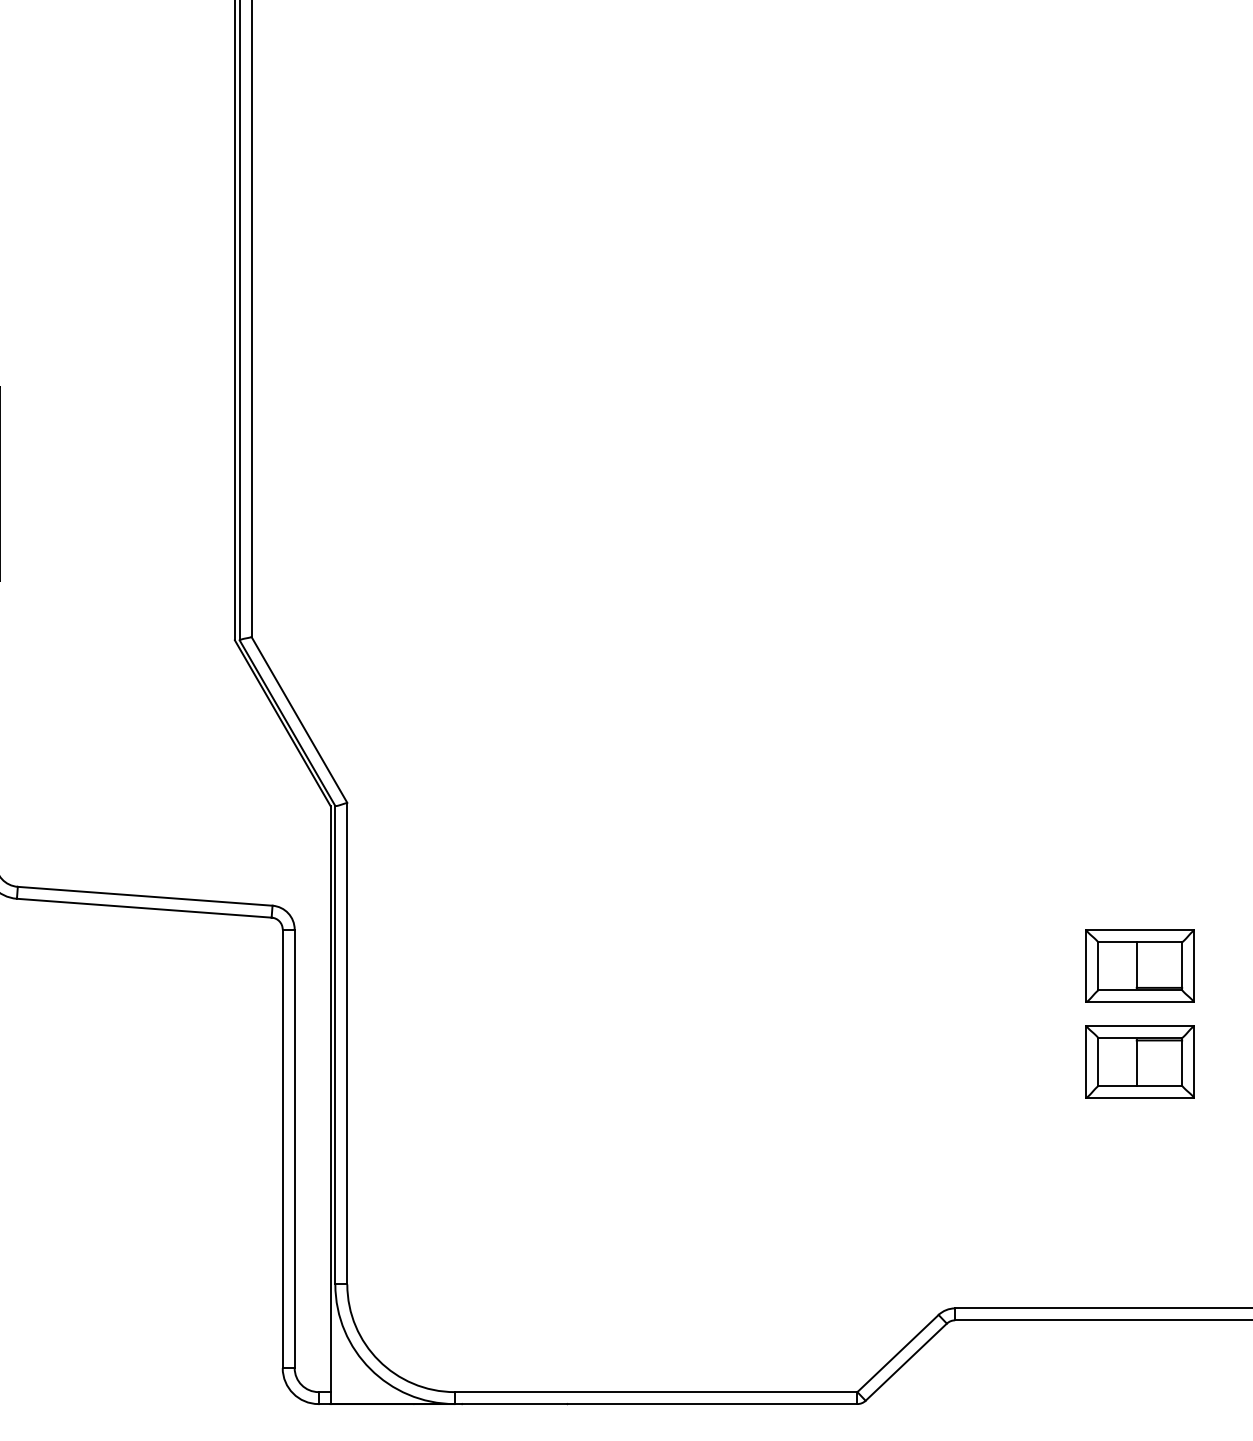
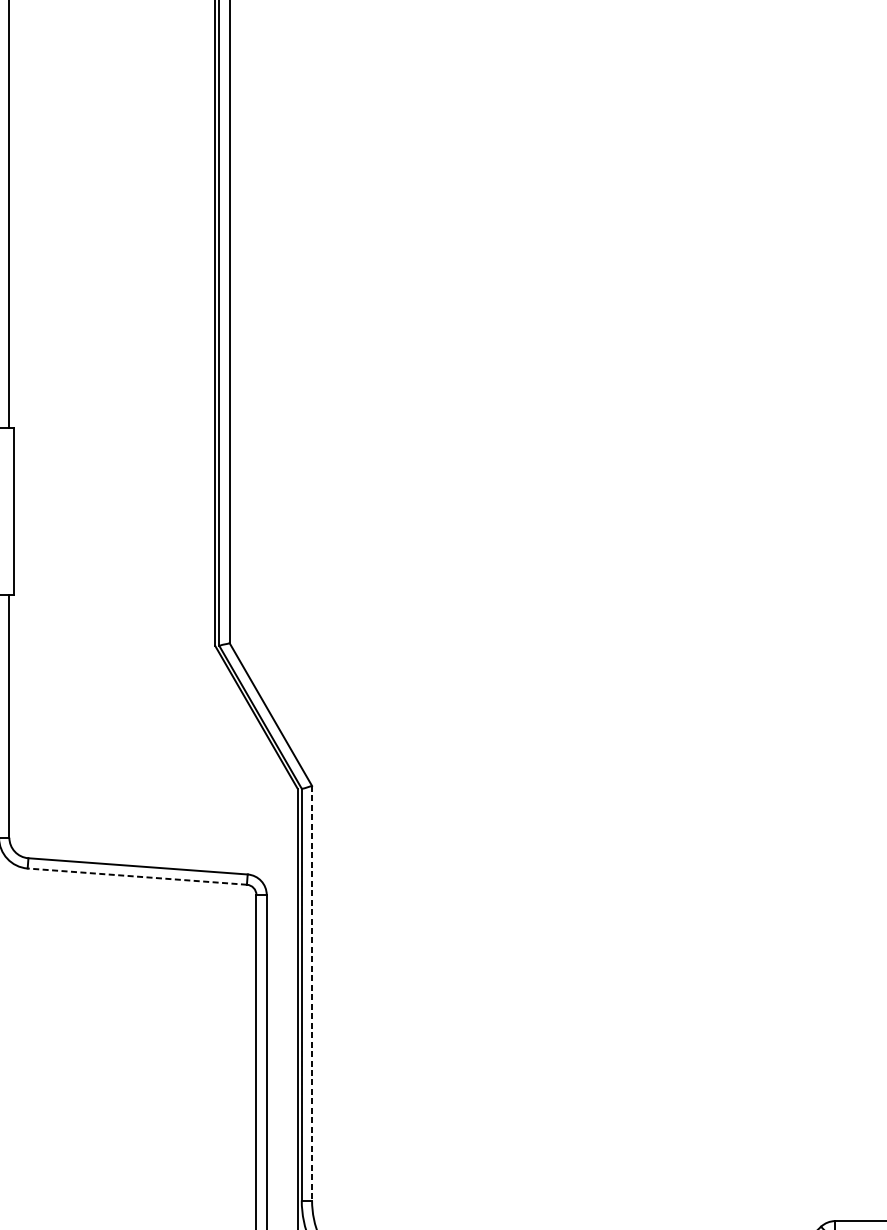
line: (144, 908) -> (137, 876), solid -> dashed
line: (347, 1043) -> (312, 993), solid -> dashed

